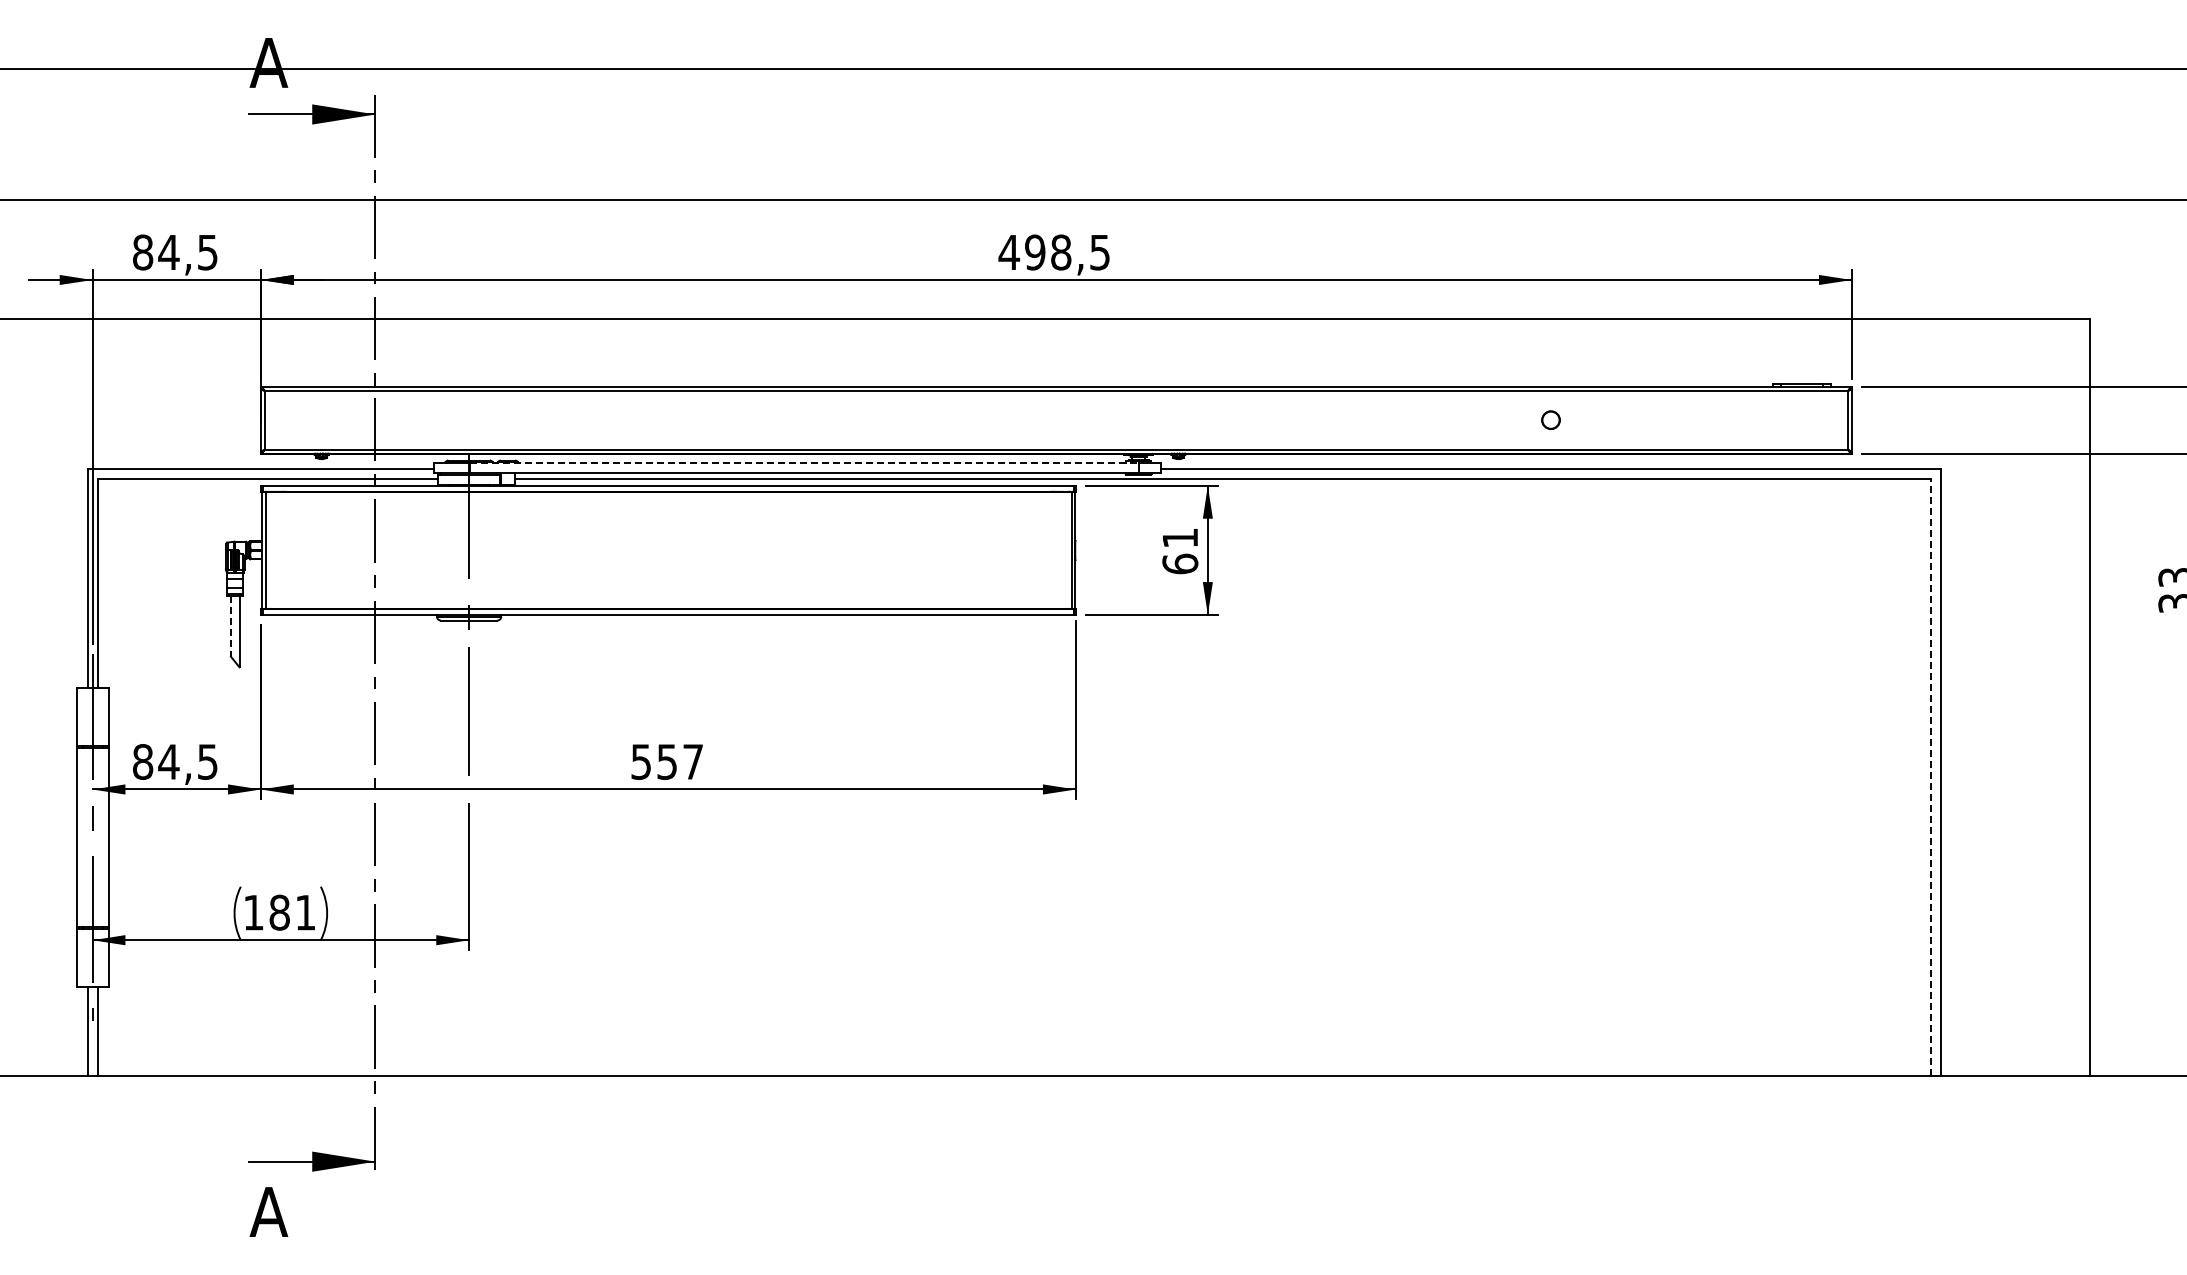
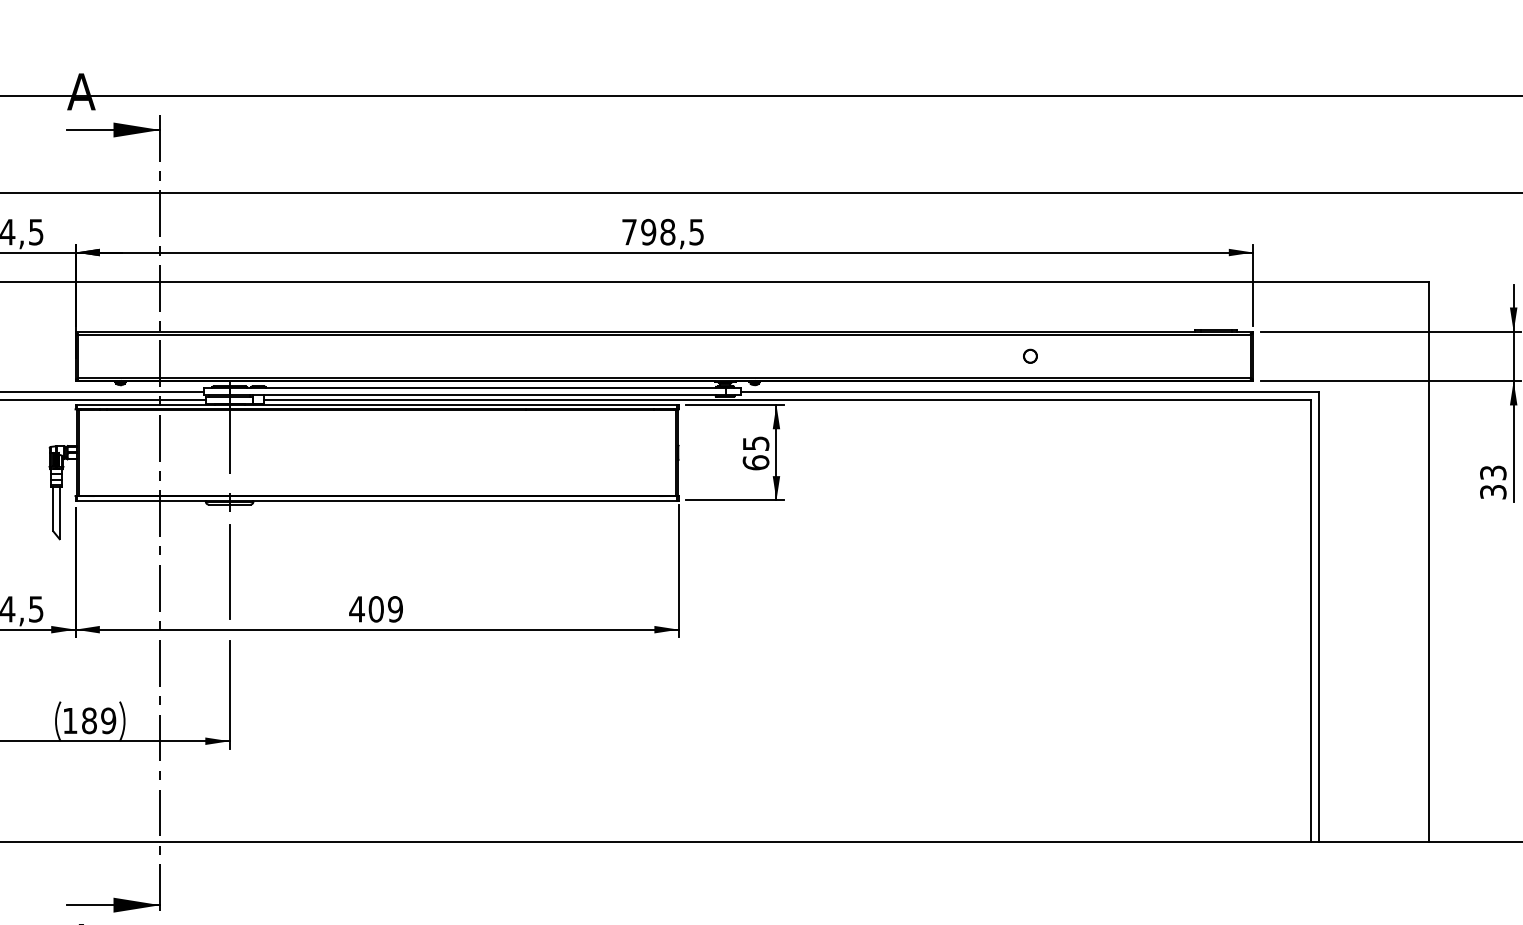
text: (1009, 252) -> (629, 232), 498,5 -> 798,5
line: (804, 462) -> (477, 387), dashed -> solid
text: (1180, 537) -> (756, 443), 61 -> 65
line: (230, 627) -> (53, 509), dashed -> solid
text: (666, 761) -> (375, 608), 557 -> 409
line: (1930, 777) -> (1311, 620), dashed -> solid
text: (305, 912) -> (108, 720), 181 -> 189

